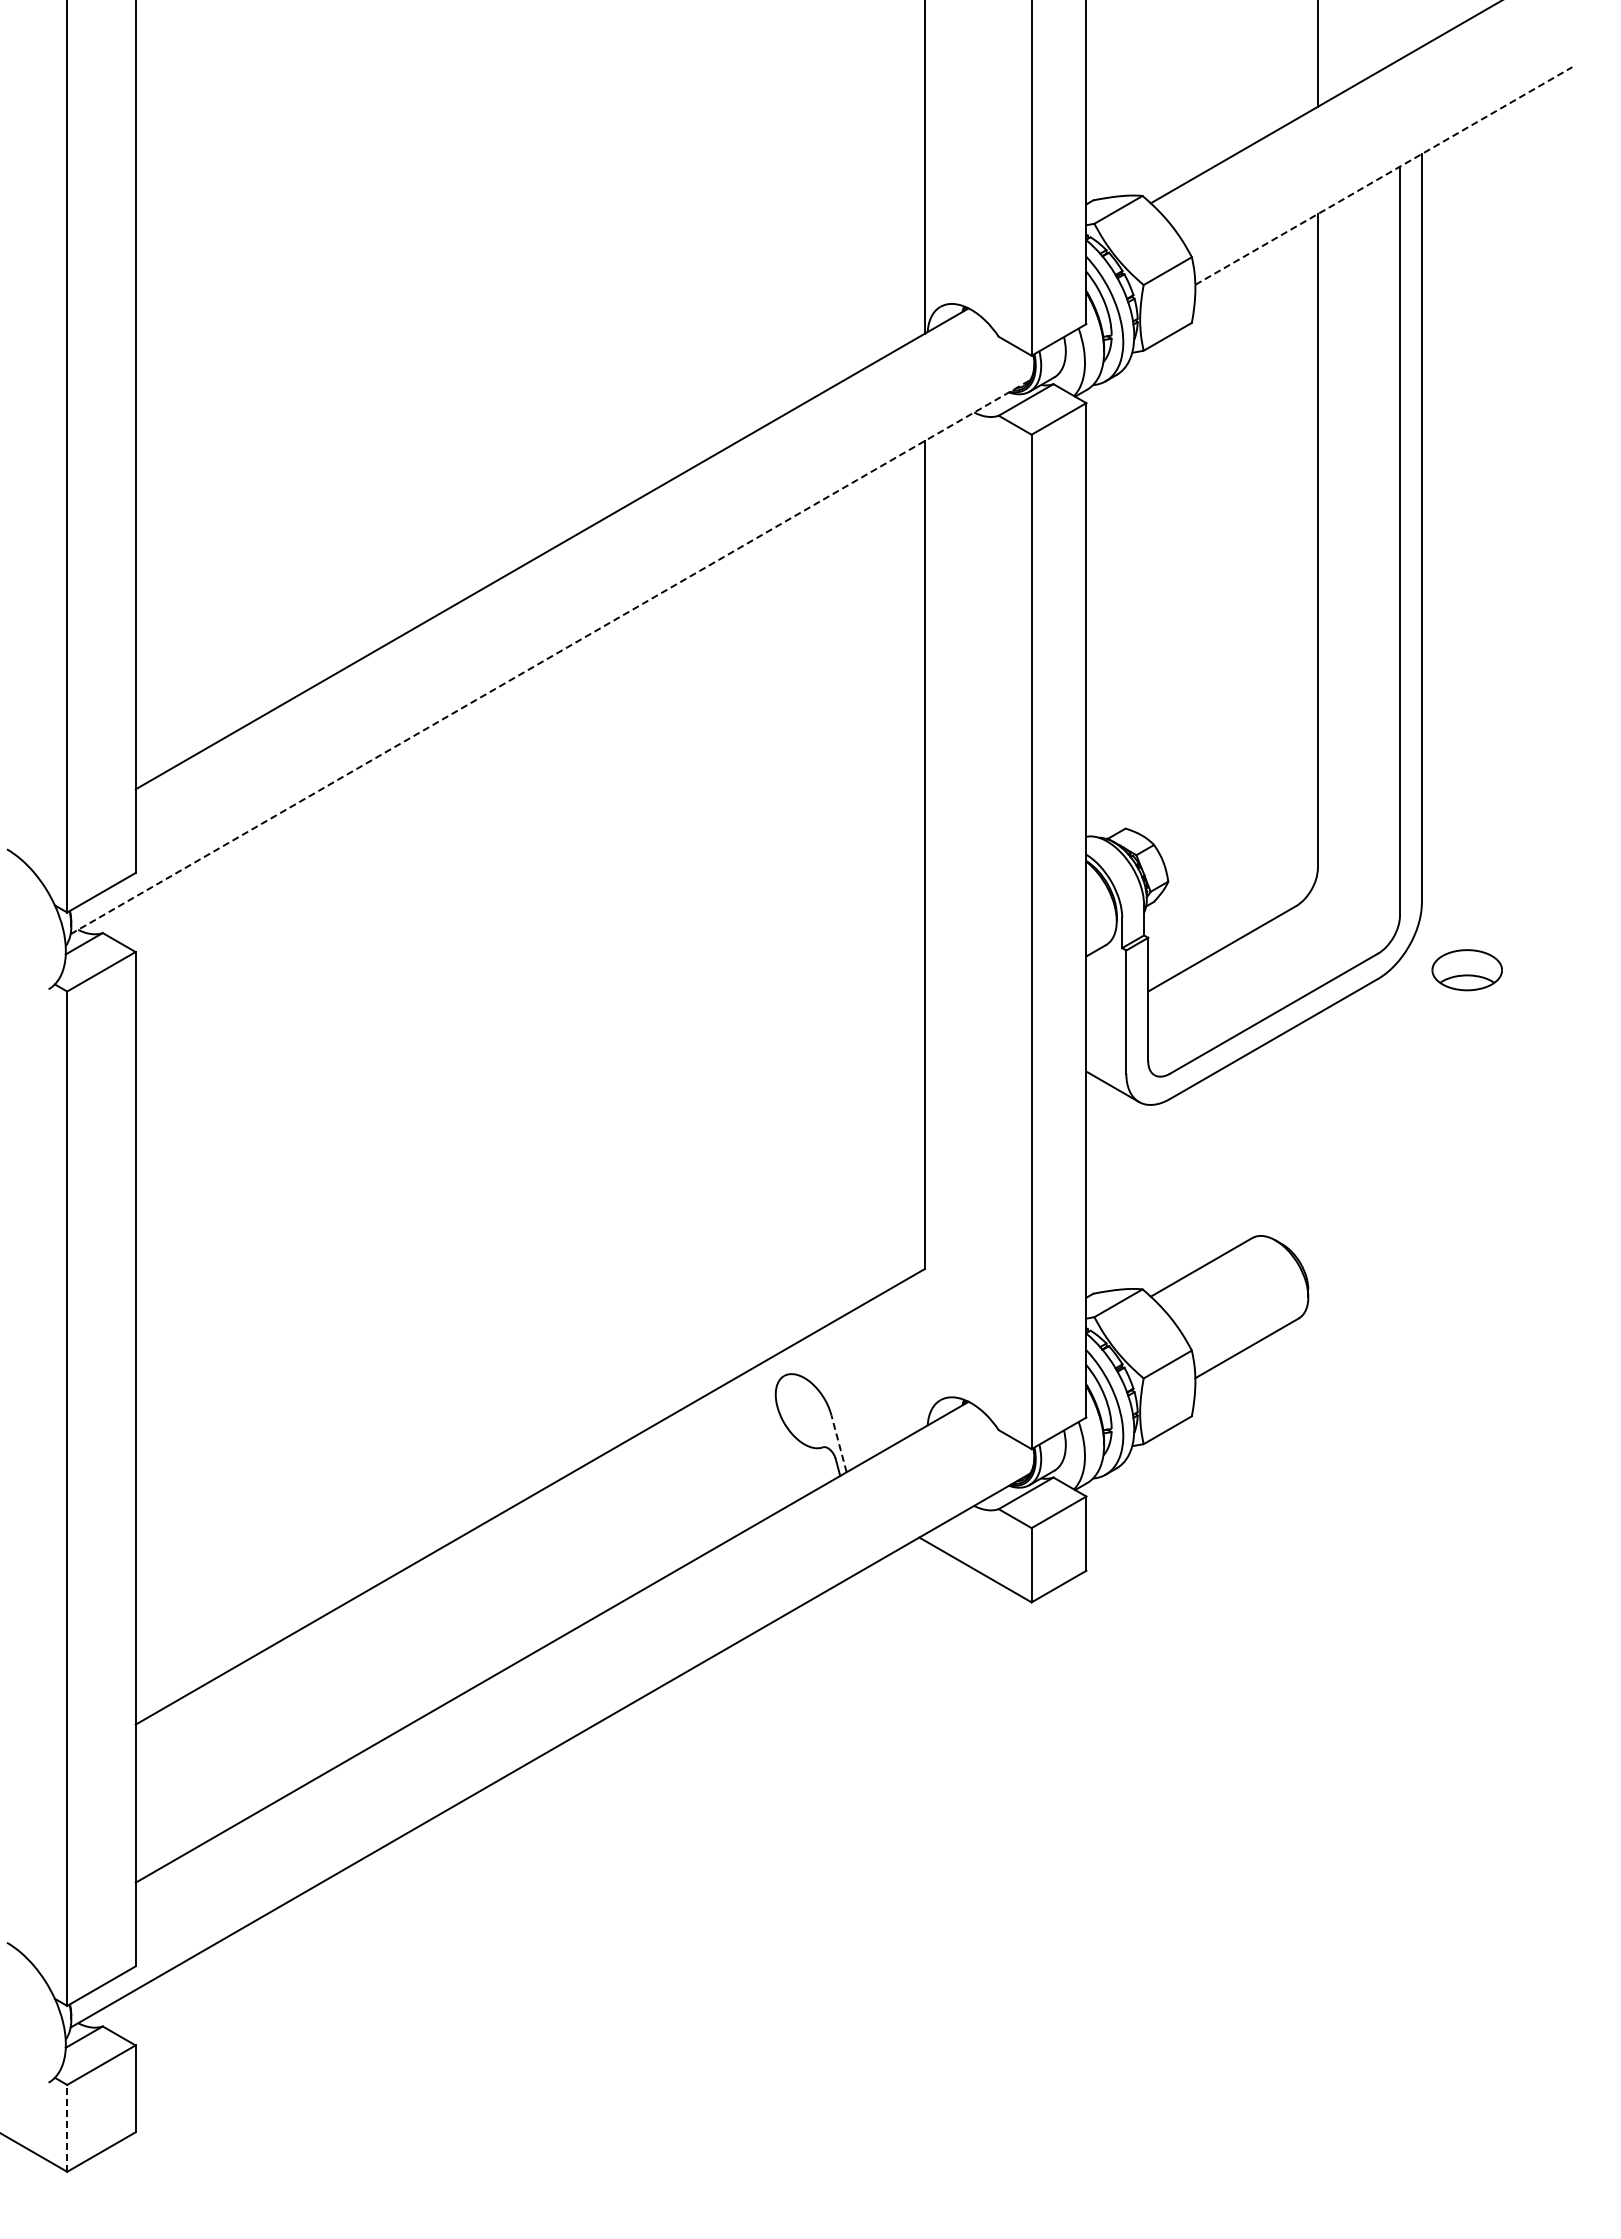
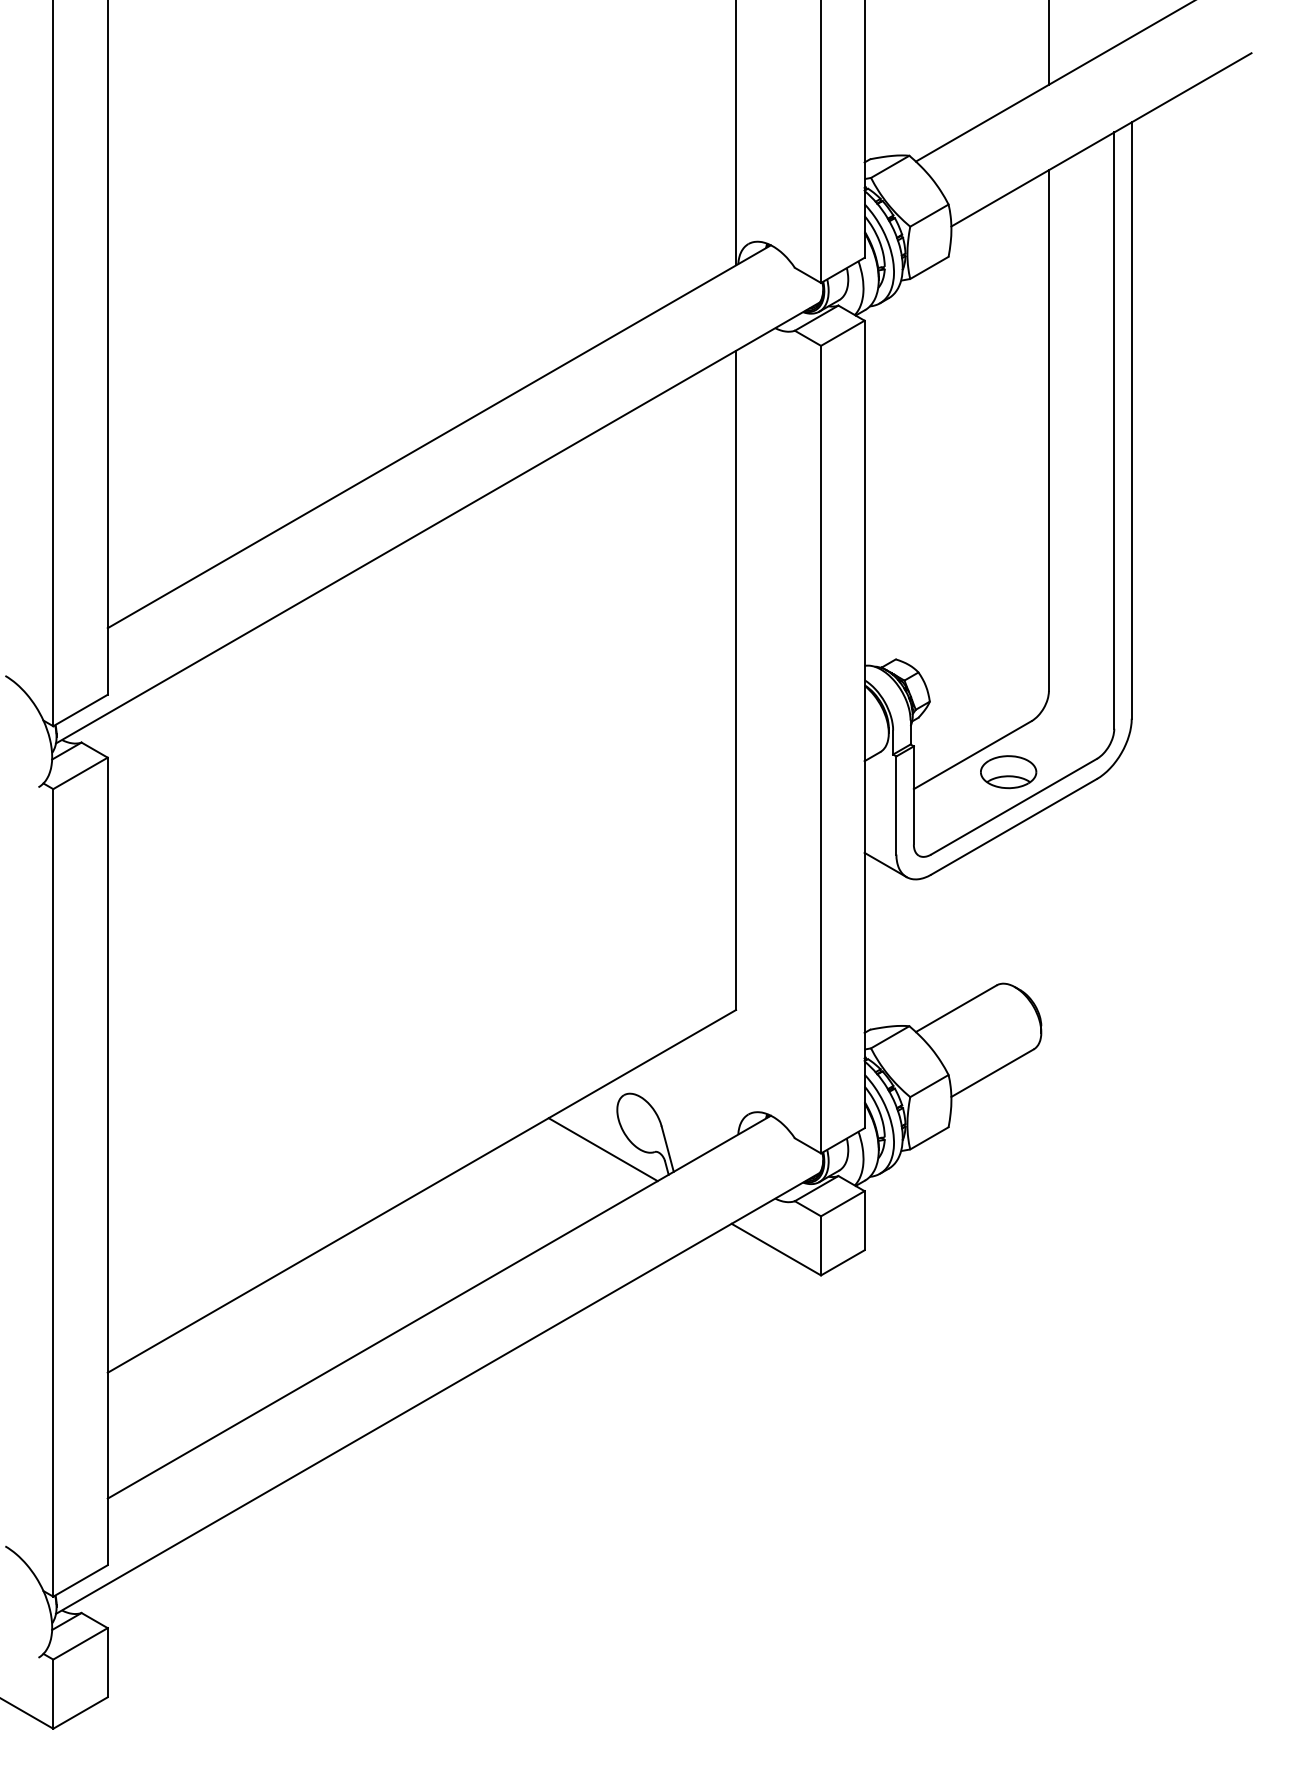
line: (1383, 175) -> (1101, 139), dashed -> solid
line: (550, 657) -> (438, 523), dashed -> solid
part: (1466, 970) -> (1008, 772), moved
line: (757, 1443) -> (602, 1148), added
line: (838, 1443) -> (667, 1148), dashed -> solid
line: (67, 2127) -> (53, 1693), dashed -> solid

